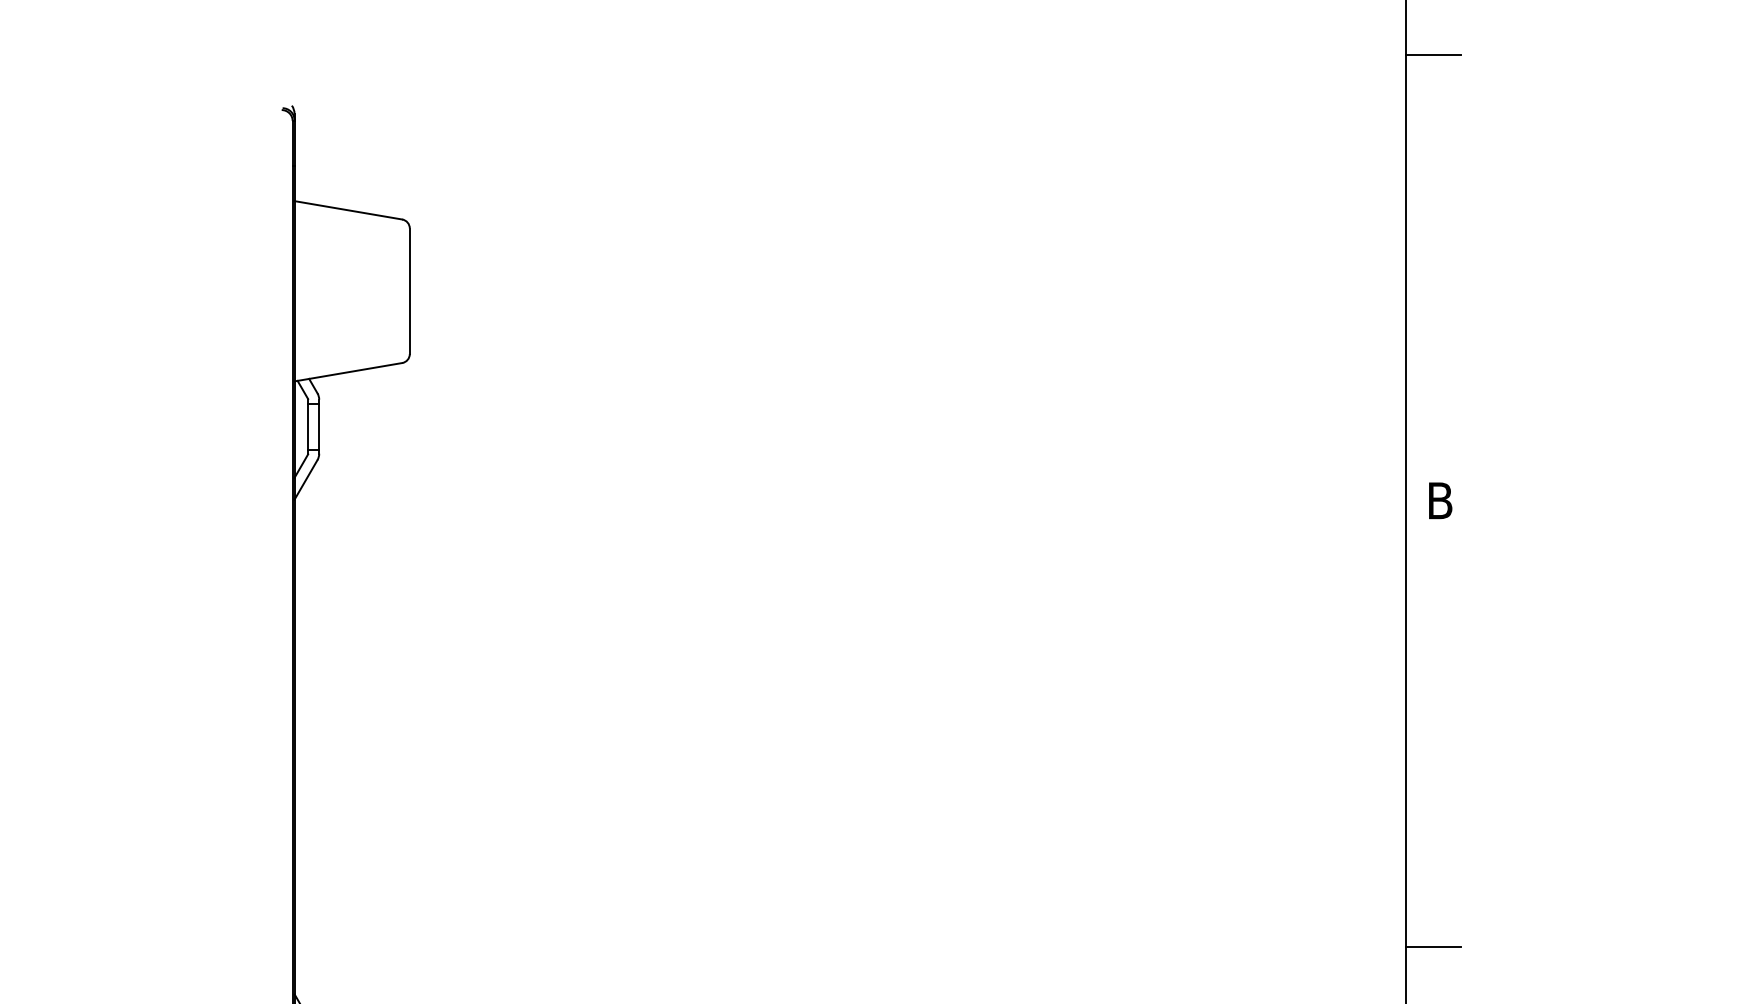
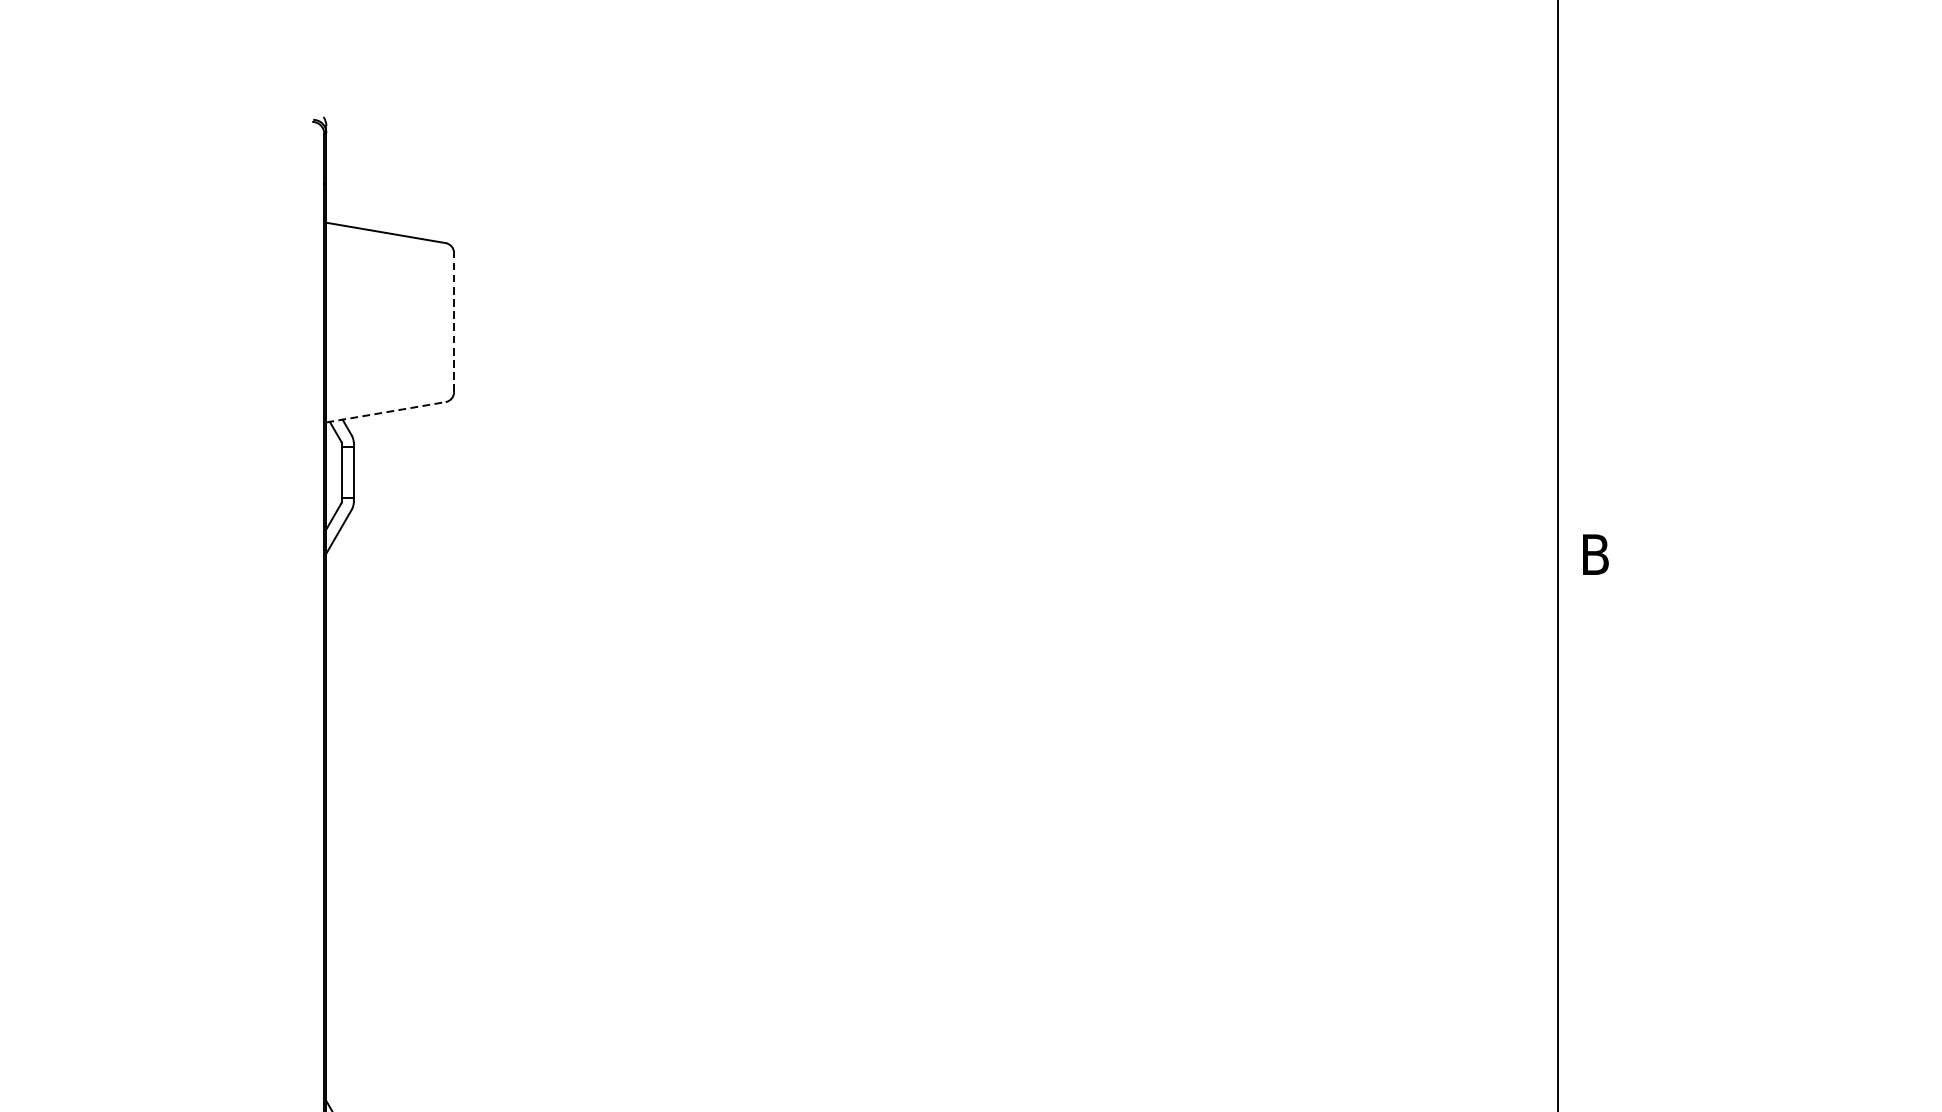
line: (1433, 54) -> (1587, 60), removed
line: (409, 291) -> (453, 322), solid -> dashed
line: (348, 372) -> (386, 412), solid -> dashed
line: (1433, 946) -> (1587, 1048), removed

